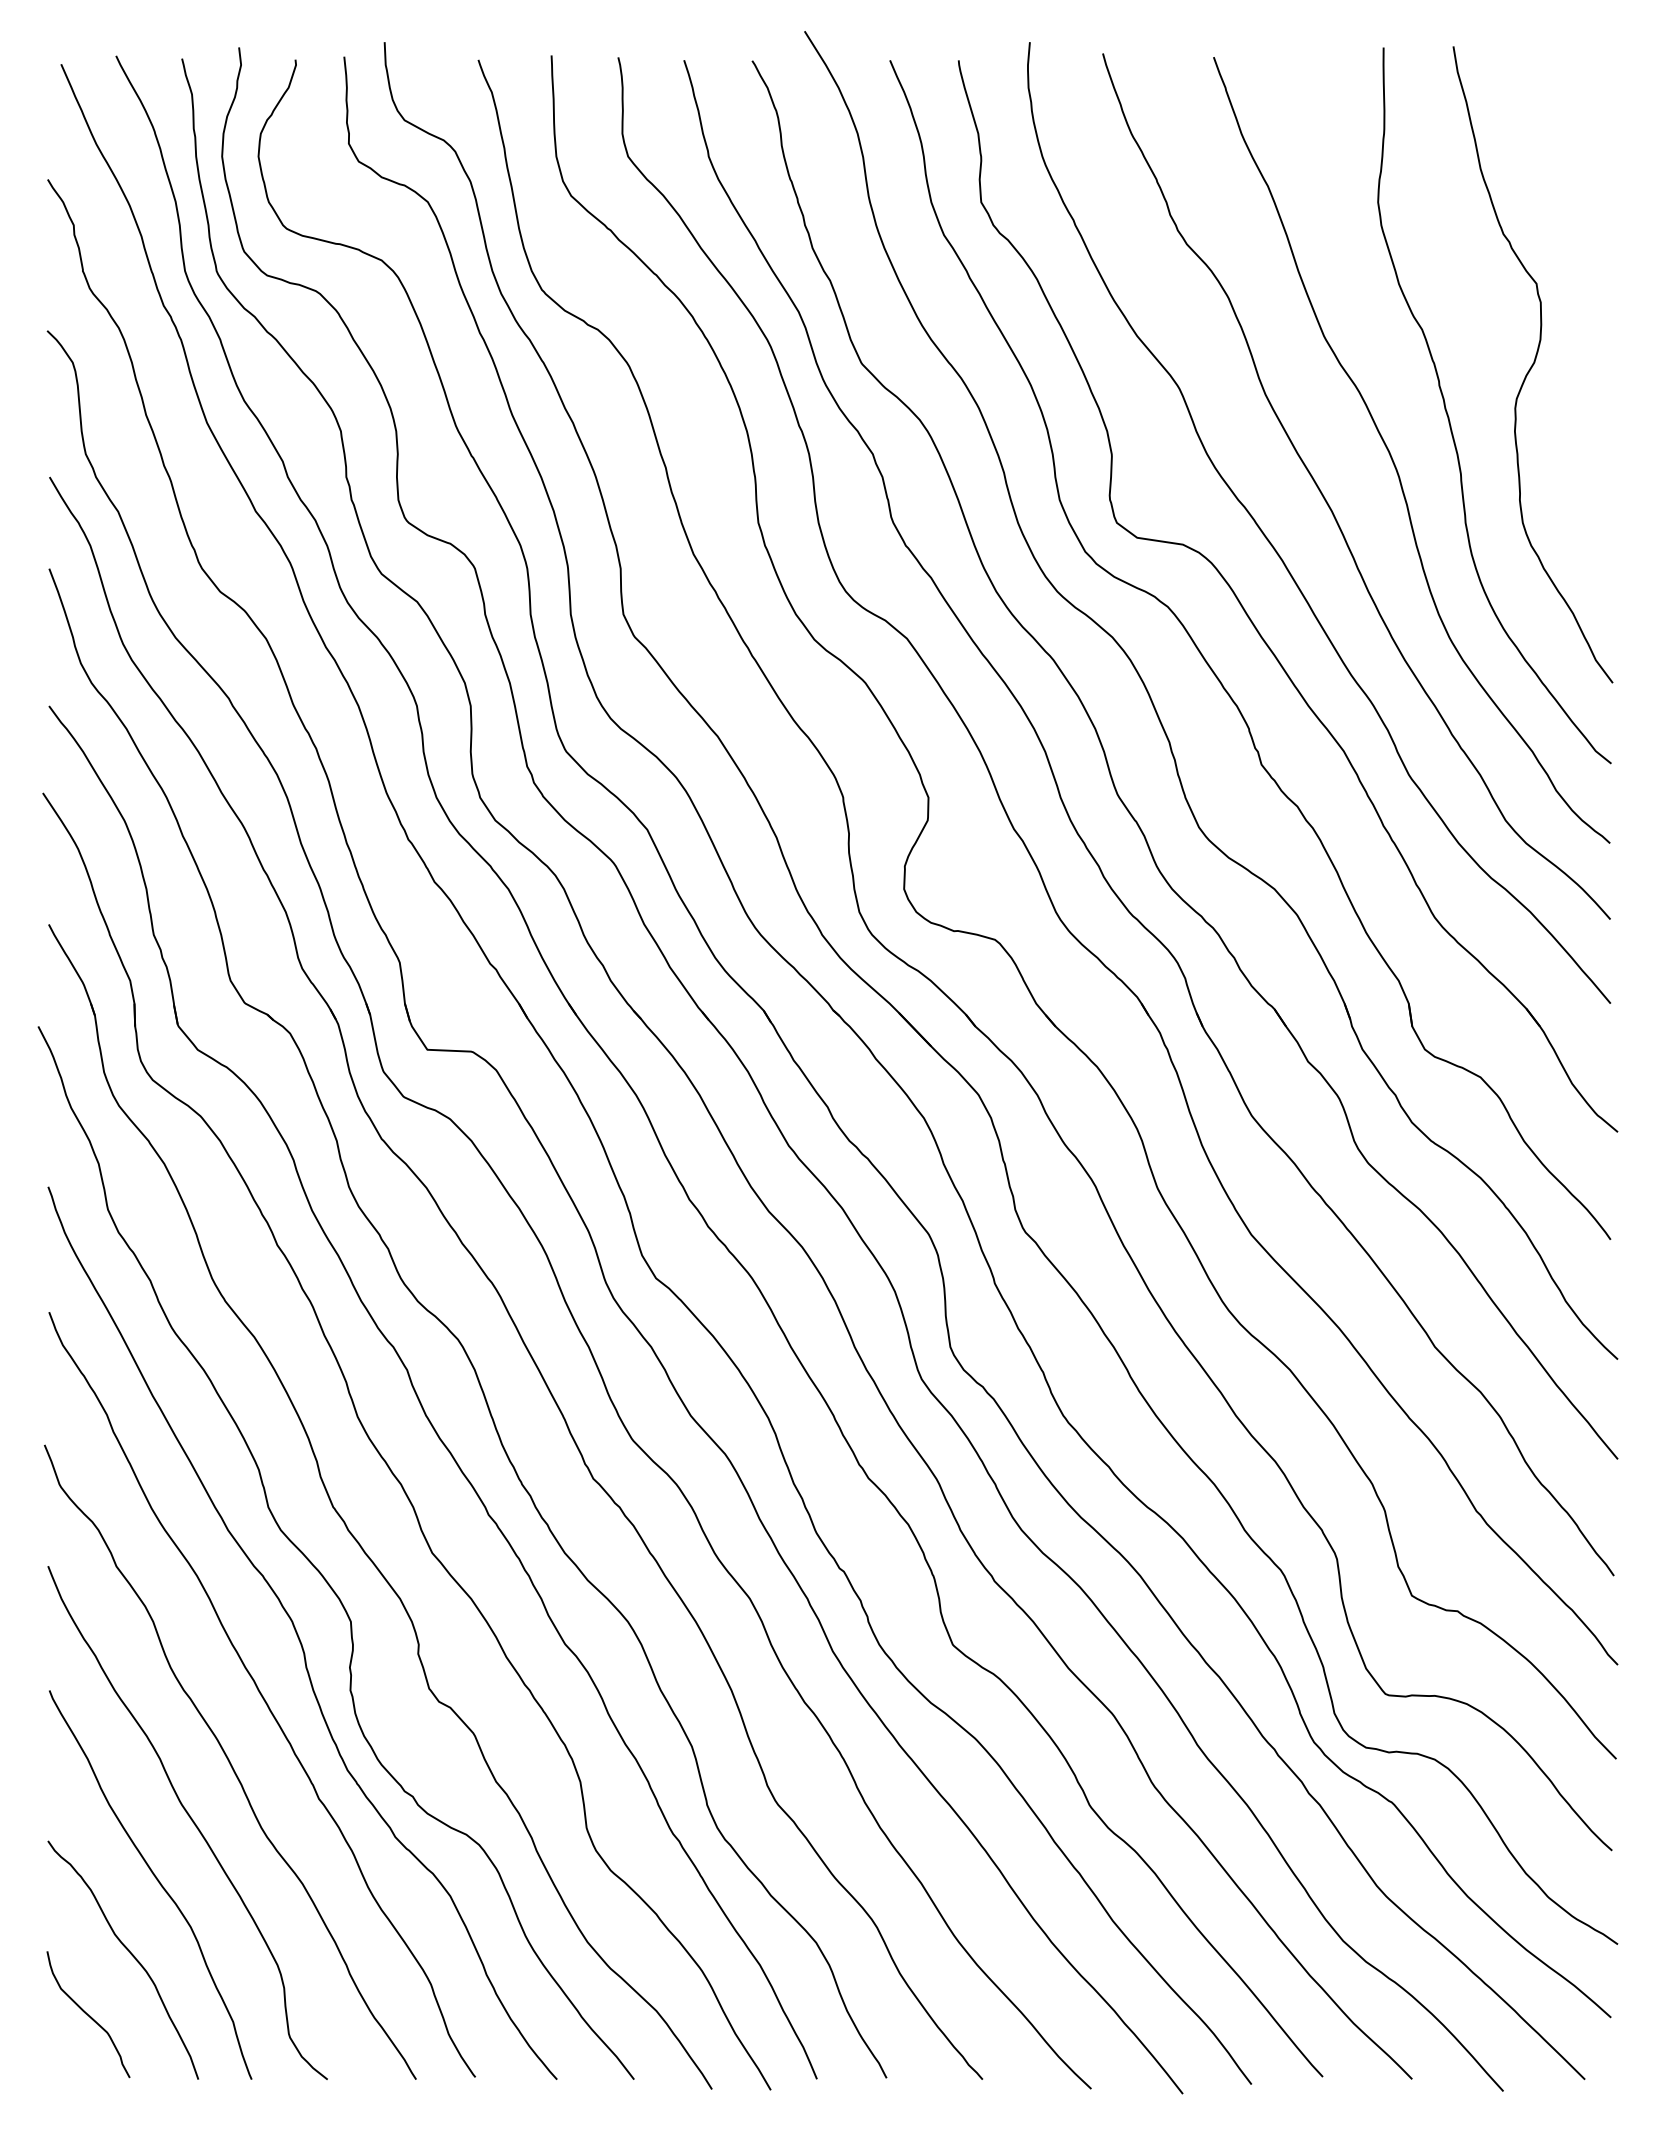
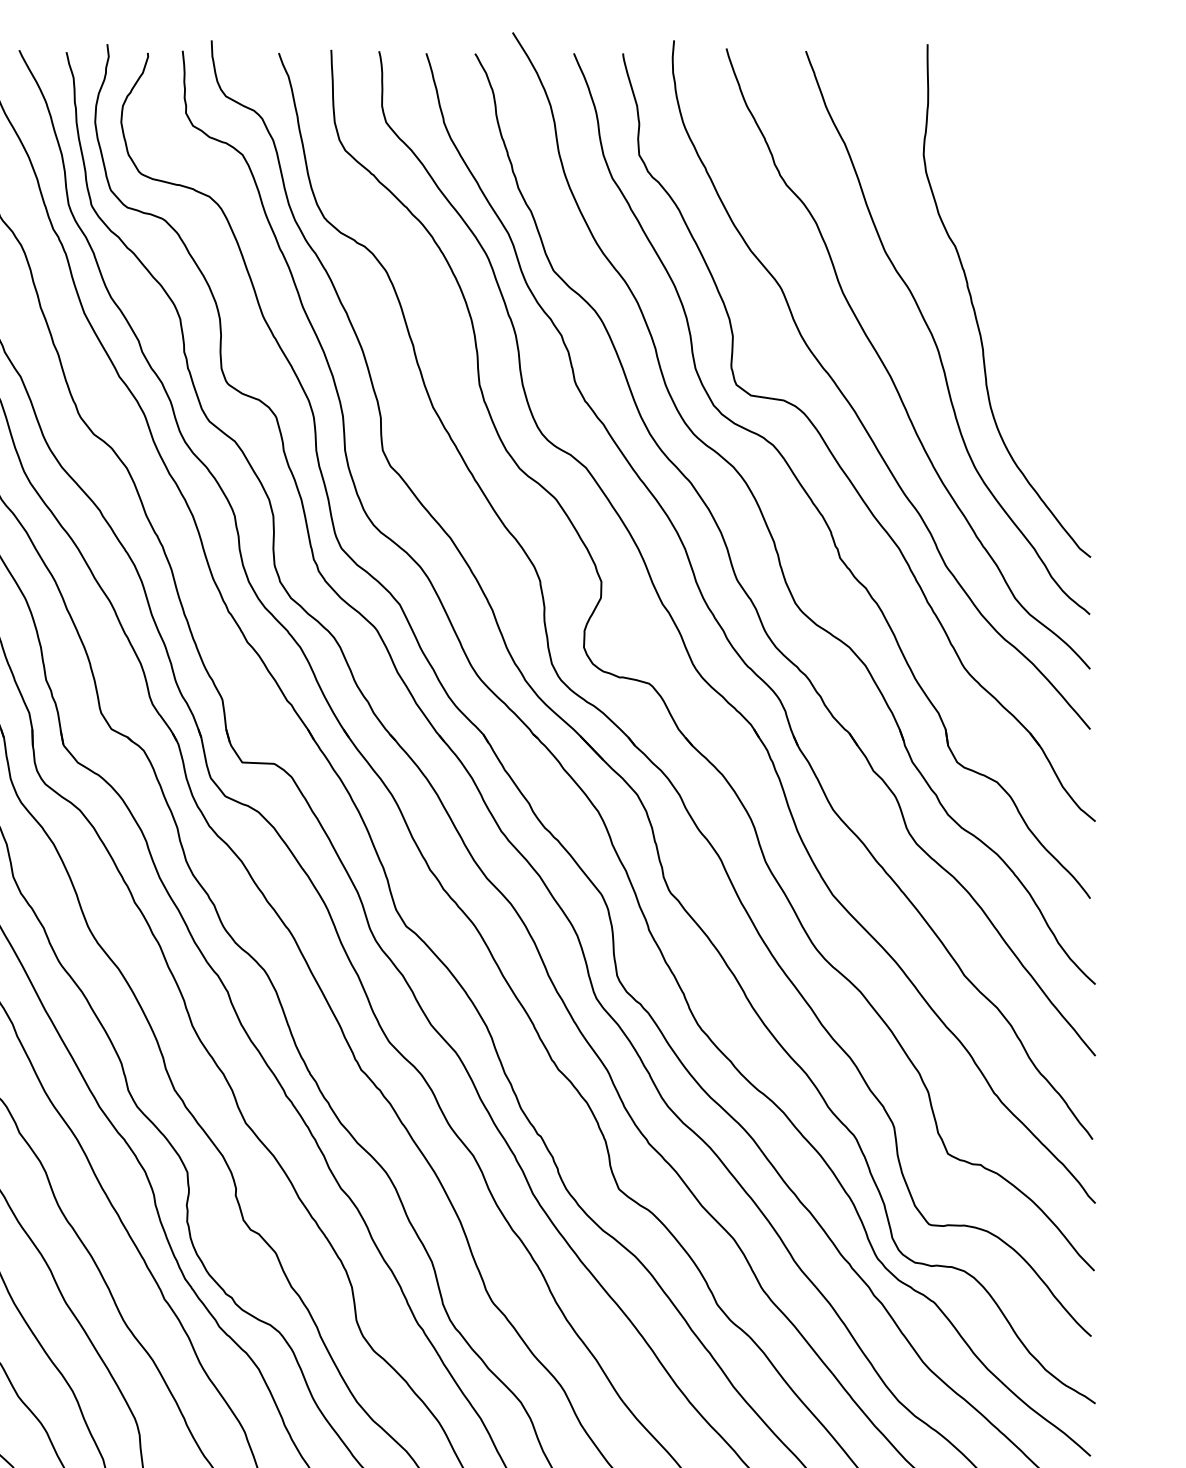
curve: (1532, 364) -> (1034, 271), removed

